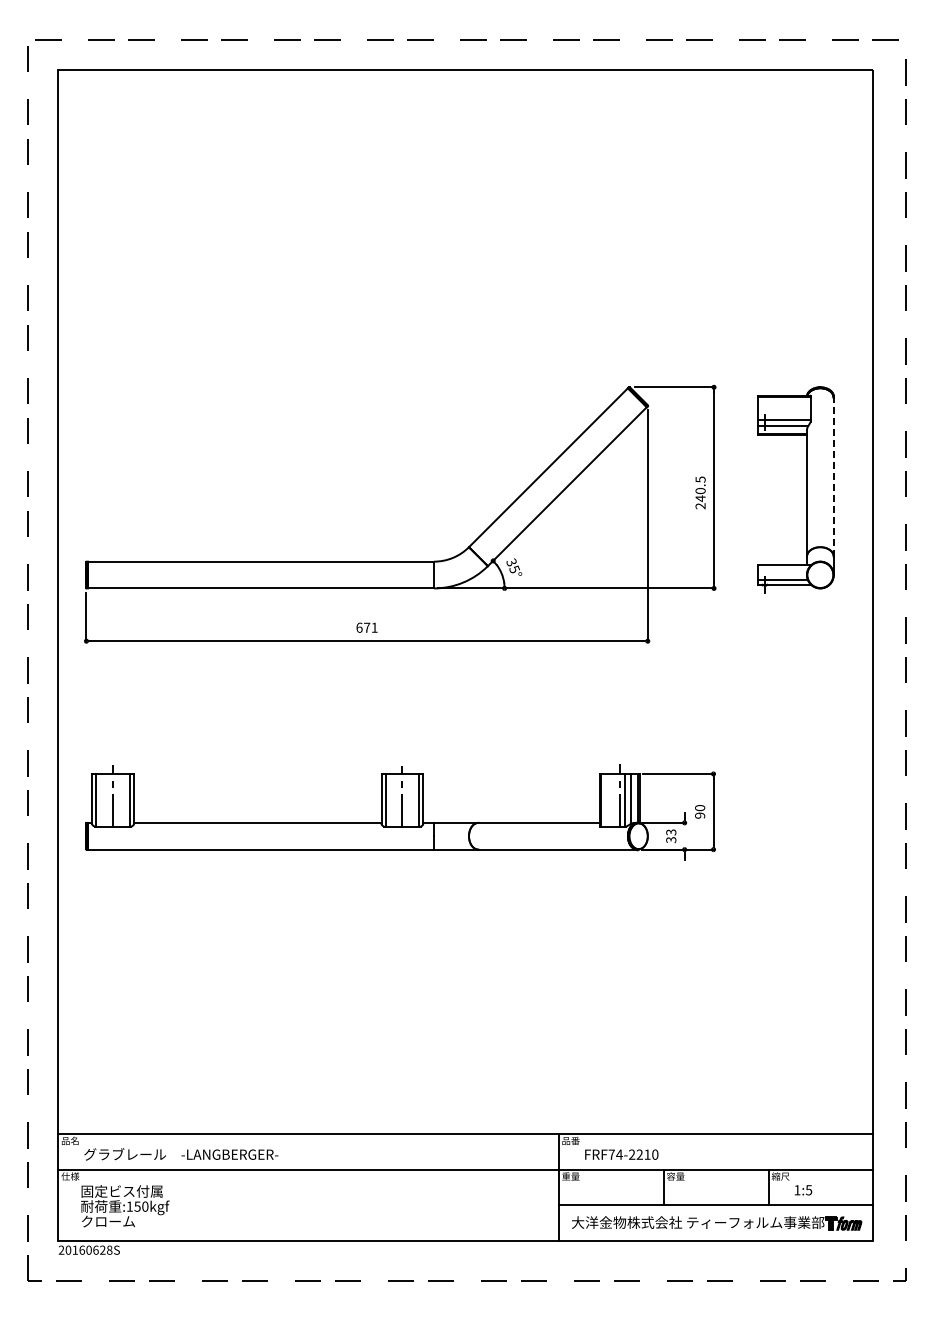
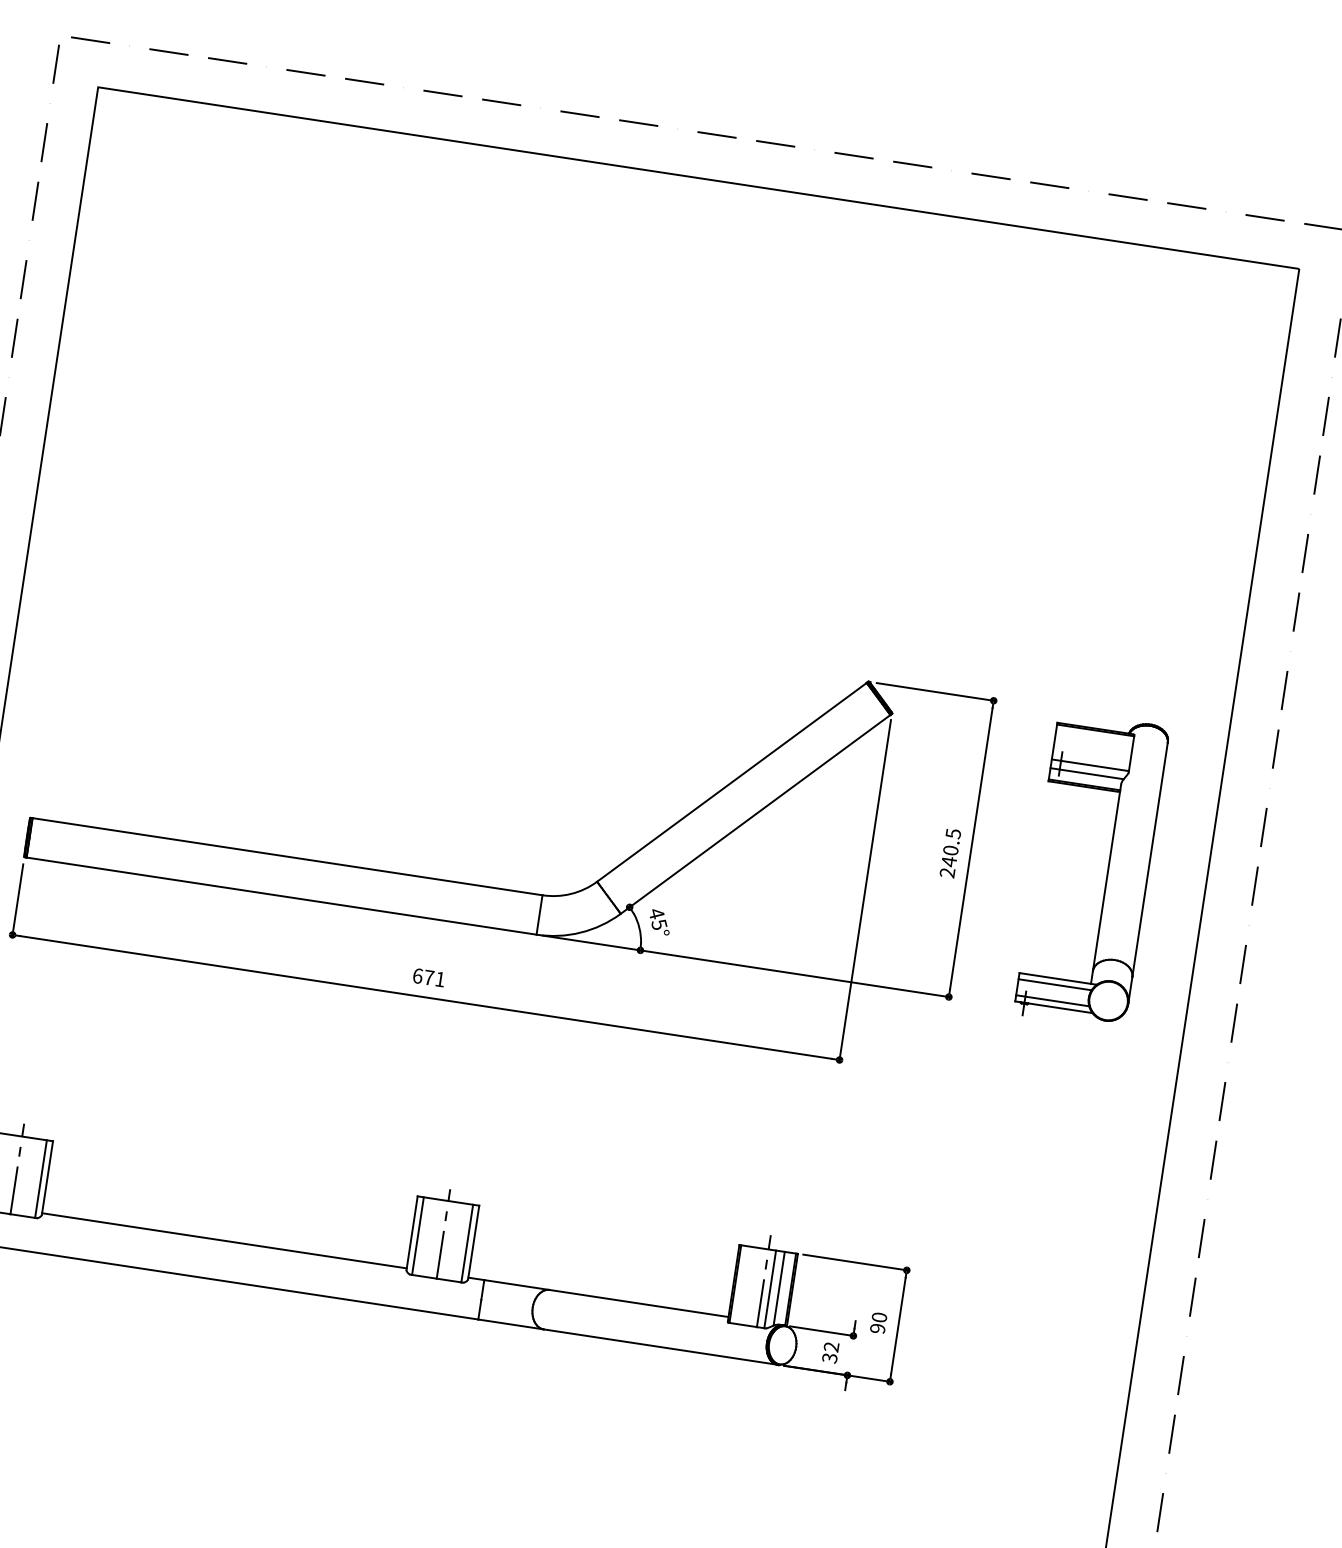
line: (833, 477) -> (1149, 860), dashed -> solid
text: (511, 562) -> (656, 913), 35° -> 45°
line: (783, 569) -> (1055, 984), added
text: (671, 832) -> (831, 1347), 33 -> 32

